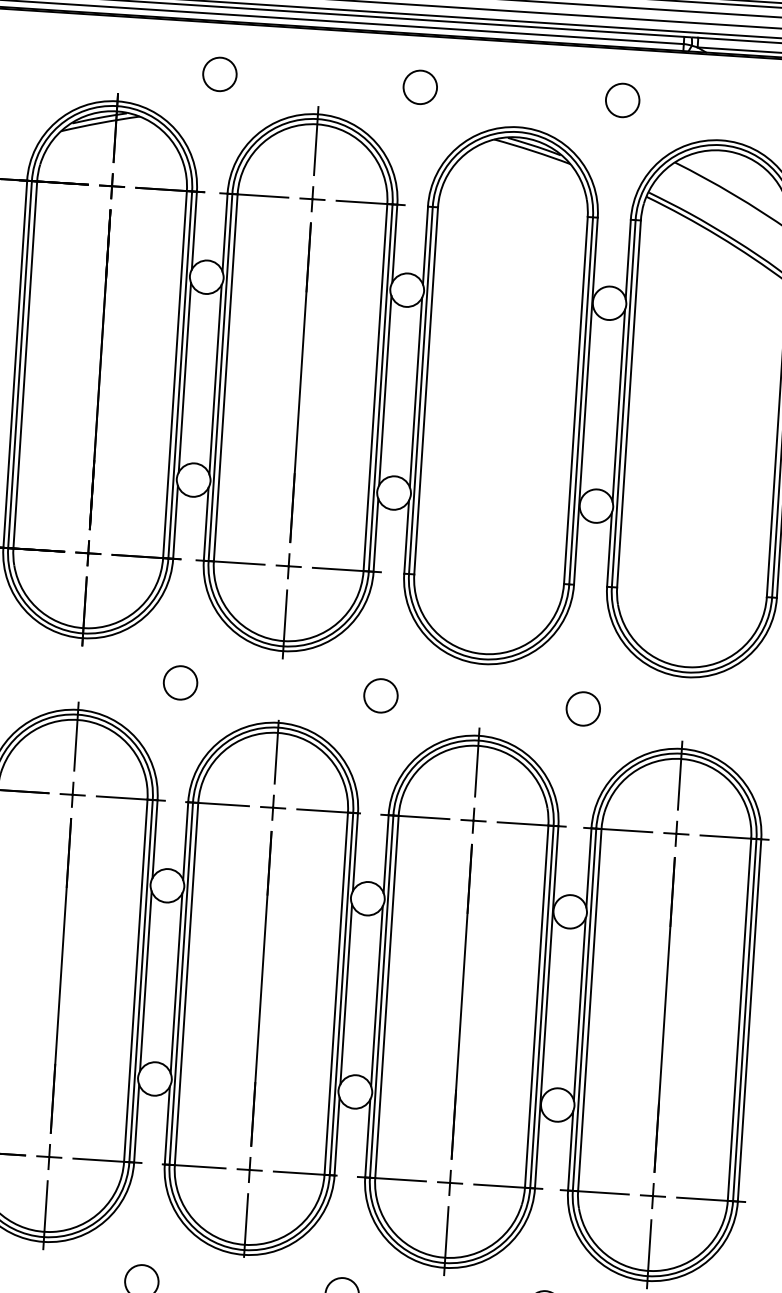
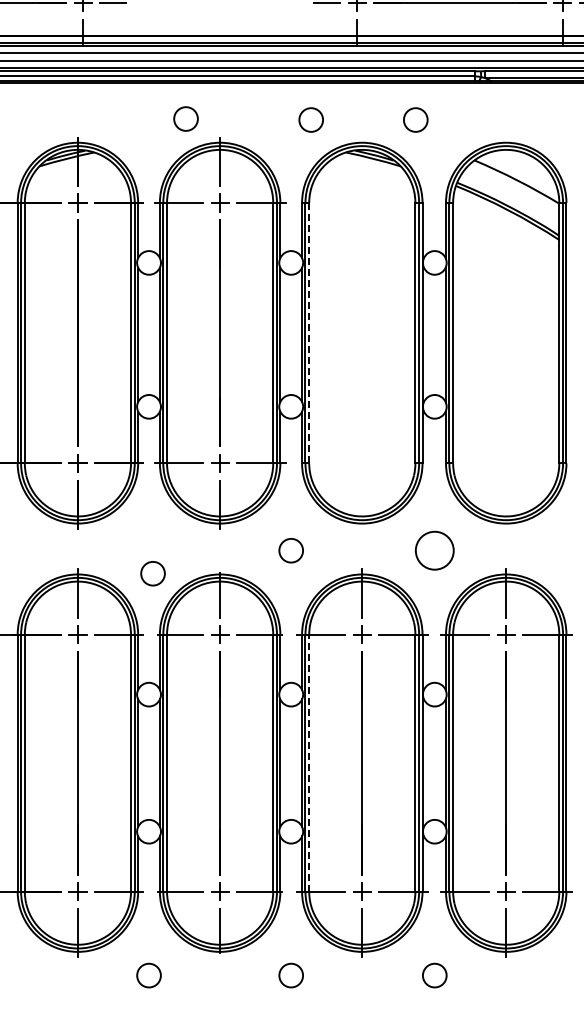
circle: (219, 73) -> (185, 118), moved
circle: (419, 86) -> (310, 119), moved
circle: (622, 99) -> (415, 119), moved
line: (426, 389) -> (309, 332), solid -> dashed
circle: (179, 682) -> (152, 573), moved
circle: (582, 708) -> (434, 550), size x1.6
line: (387, 996) -> (309, 762), solid -> dashed

